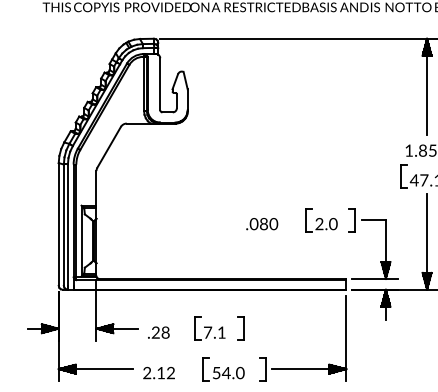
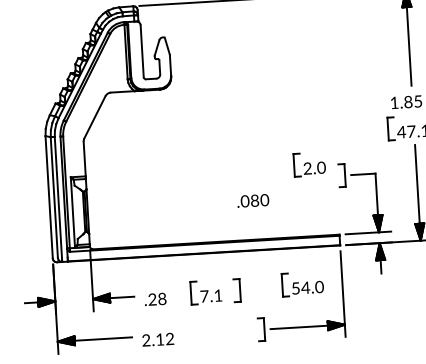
part: (321, 220) -> (309, 164), moved
text: (262, 224) -> (253, 201), moved
part: (223, 369) -> (302, 284), moved

